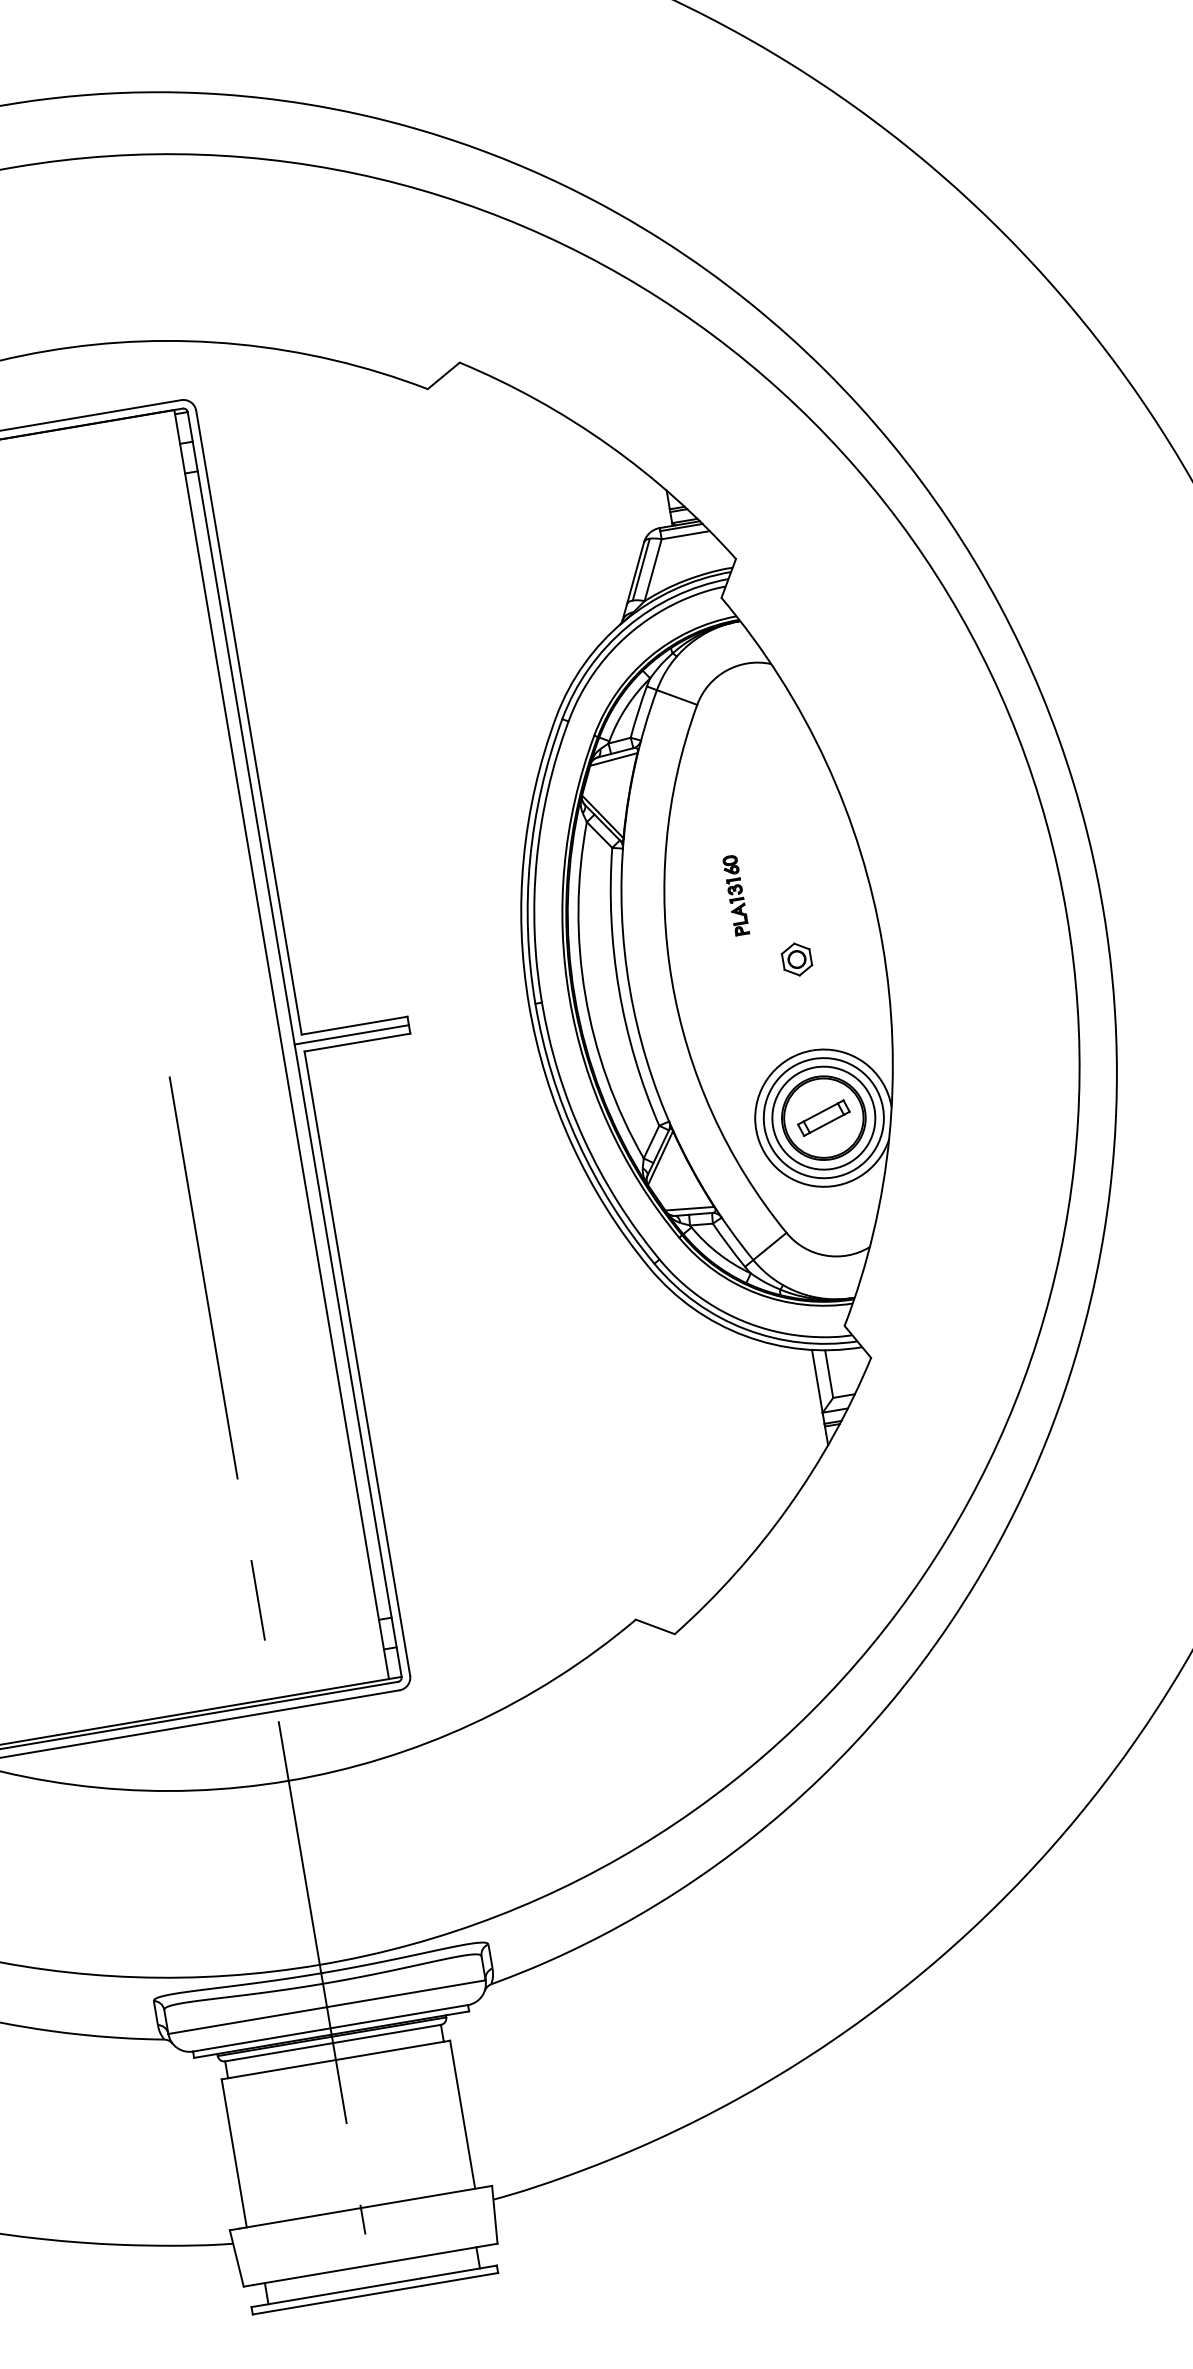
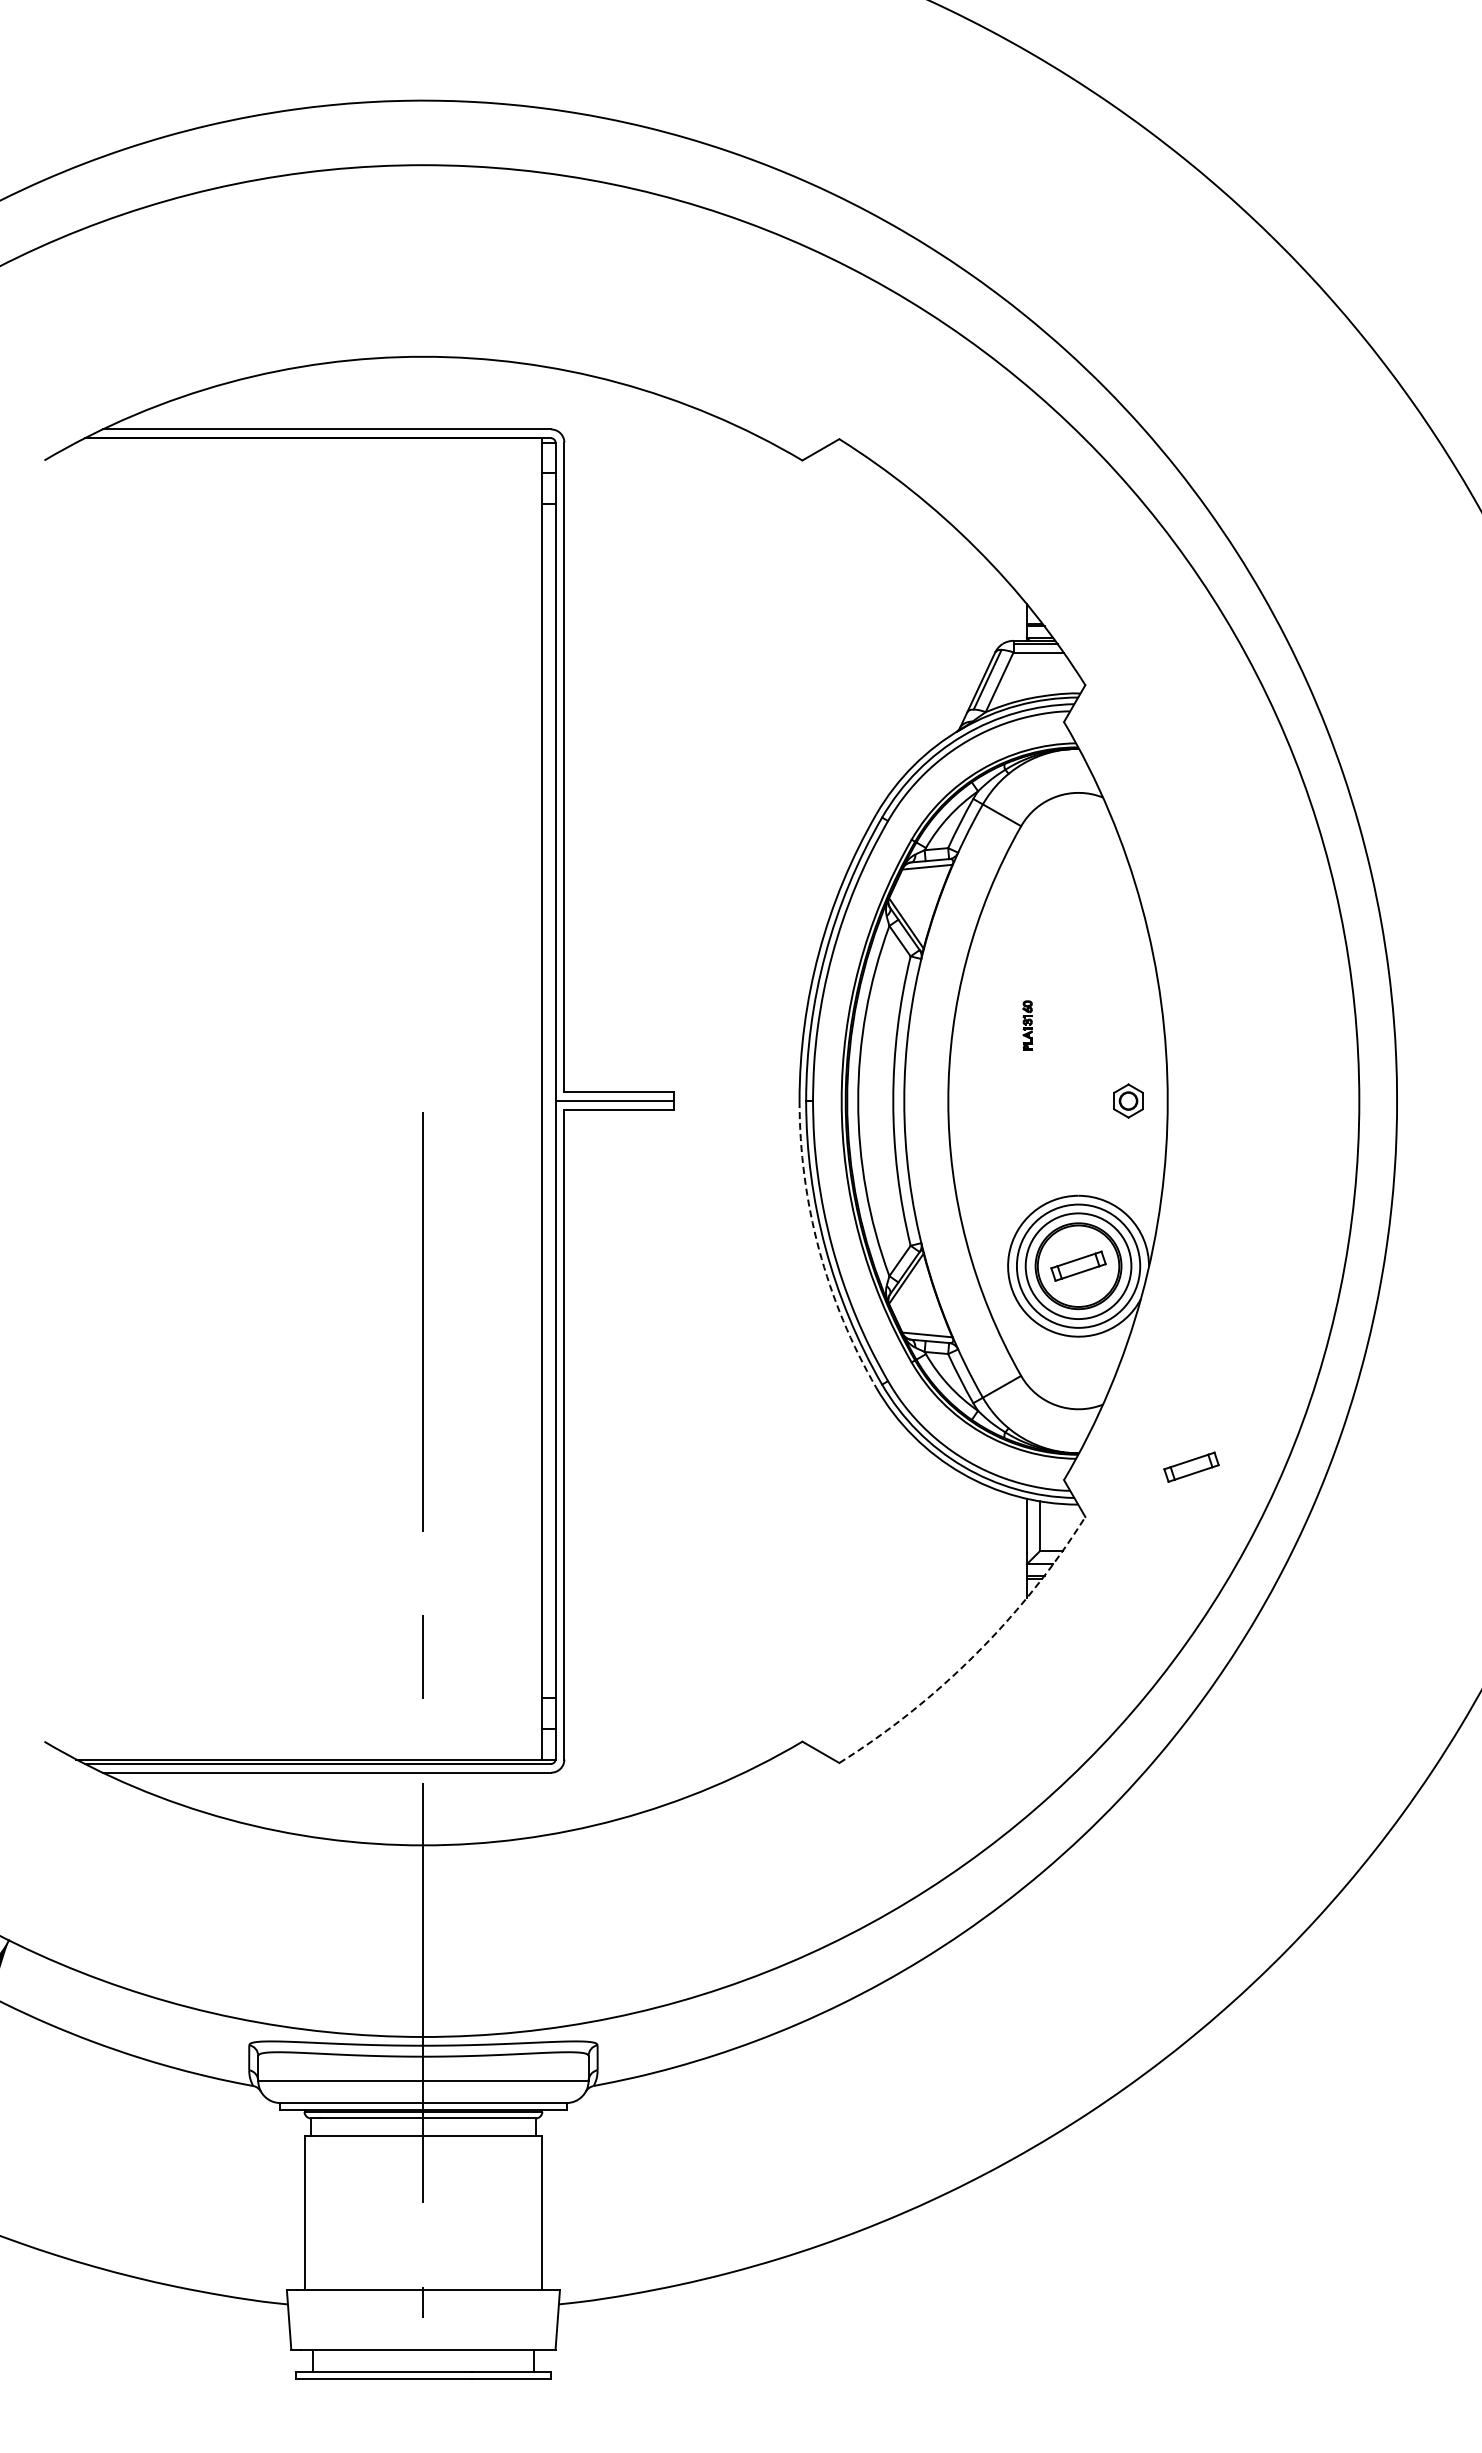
part: (735, 895) -> (1027, 1025), size x0.6
part: (796, 958) -> (1128, 1100), moved
arc: (572, 1144) -> (819, 1249), solid -> dashed
part: (964, 1292) -> (1191, 1466), added
arc: (788, 1506) -> (976, 1653), solid -> dashed

